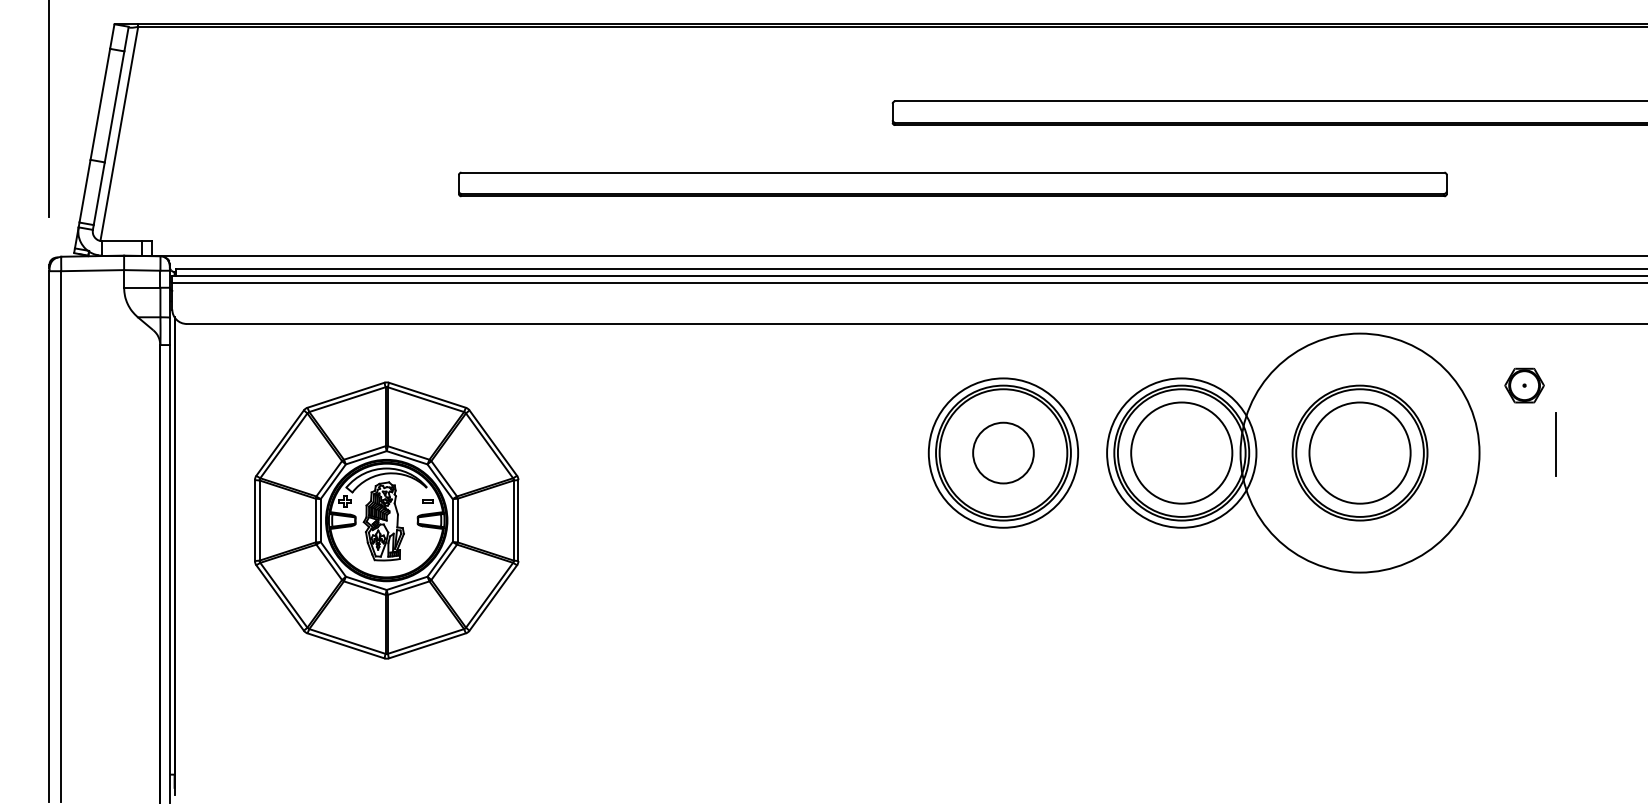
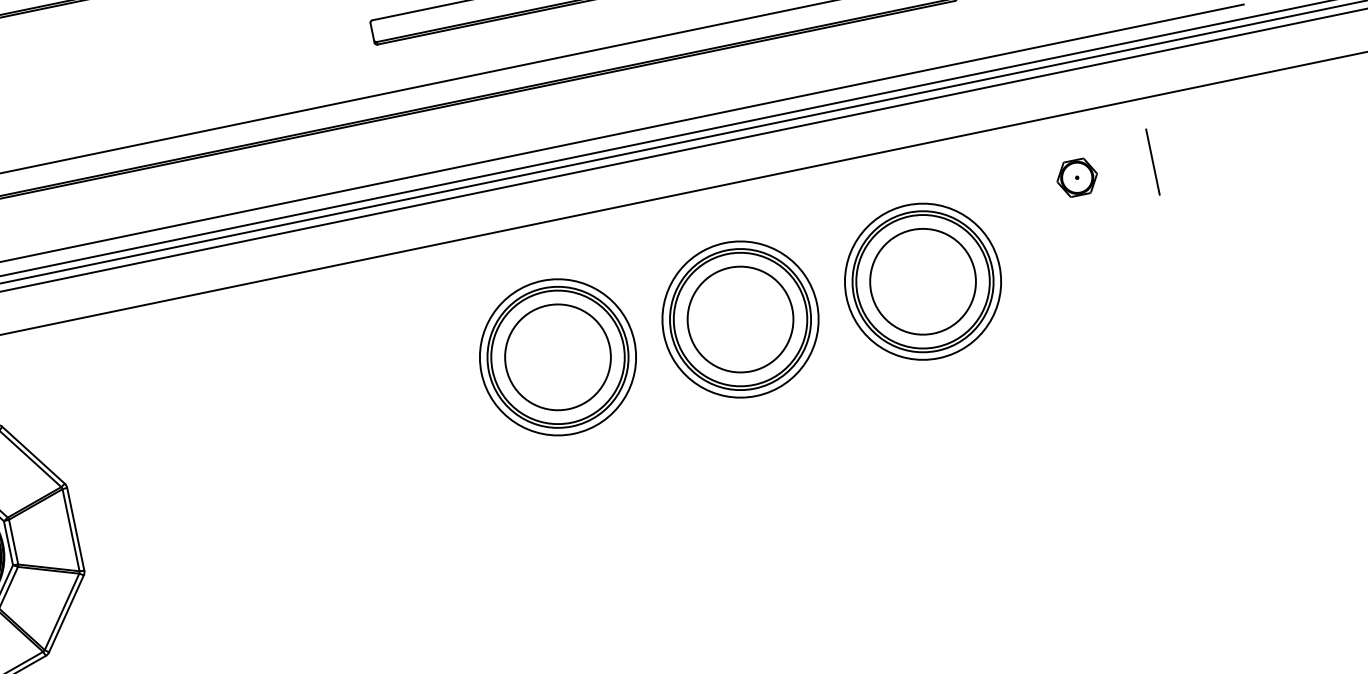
line: (1555, 444) -> (1152, 161), moved
circle: (1003, 452) -> (557, 356), size x1.67
circle: (1359, 452) -> (922, 281), size x0.62

